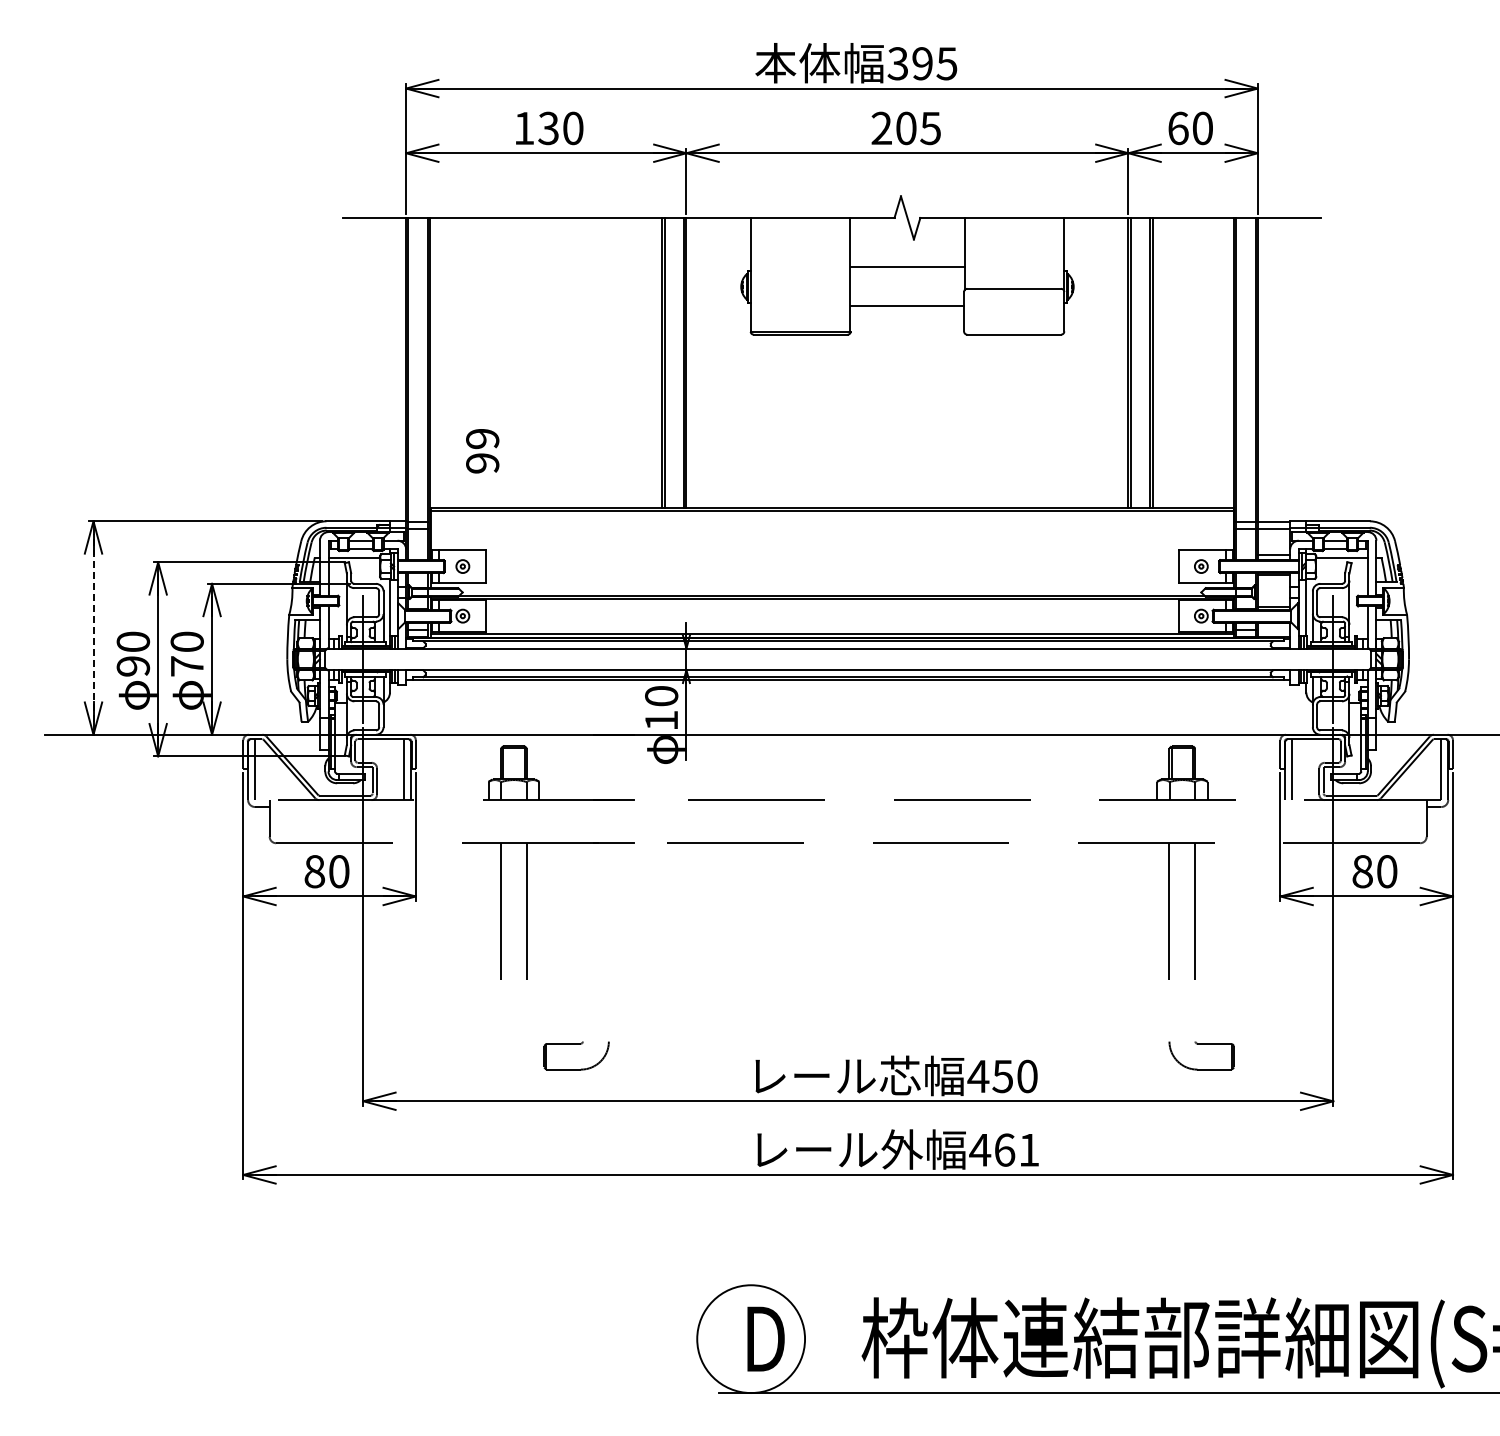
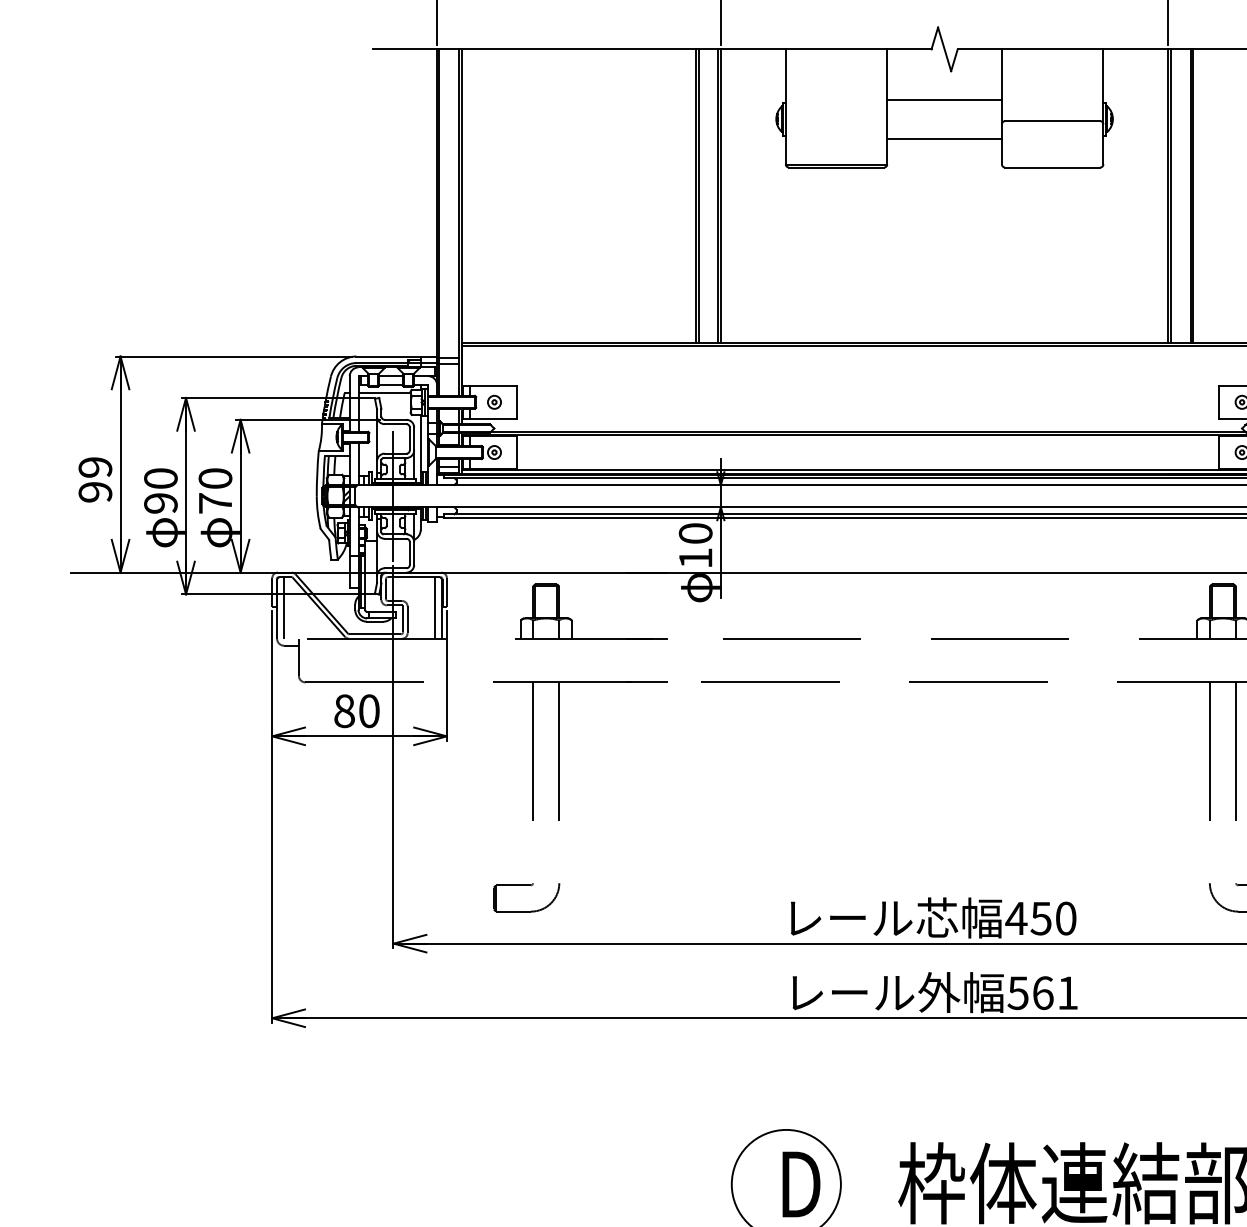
text: (482, 451) -> (95, 480), moved
line: (93, 628) -> (120, 465), dashed -> solid
part: (576, 1044) -> (526, 886), moved
text: (980, 1150) -> (1018, 993), 461 -> 561

